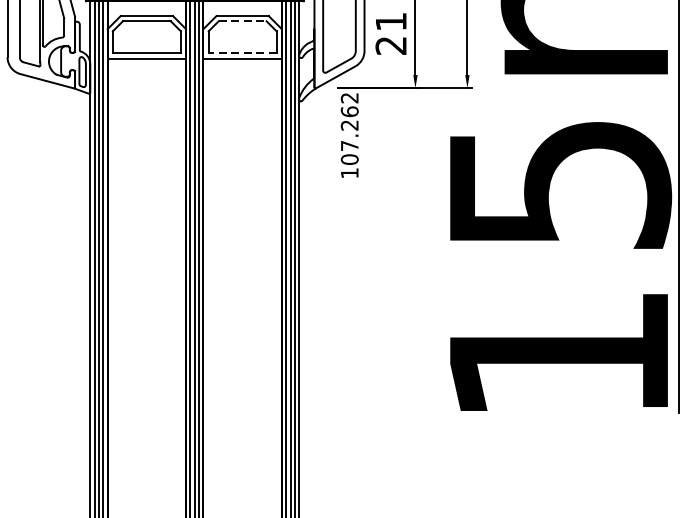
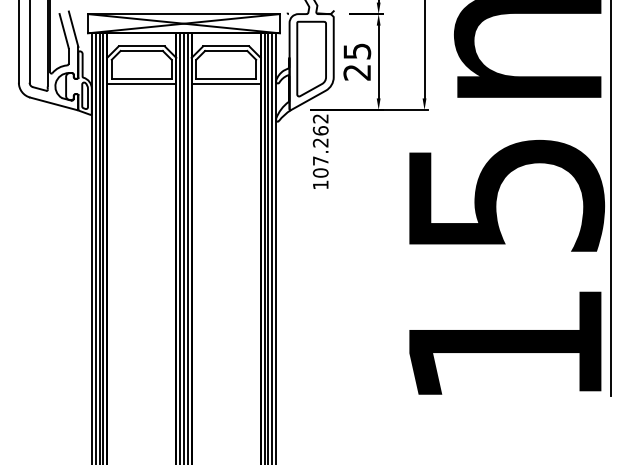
line: (242, 20) -> (226, 50), dashed -> solid
text: (391, 21) -> (357, 51), 21 -> 25
line: (242, 53) -> (226, 79), dashed -> solid

